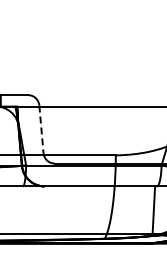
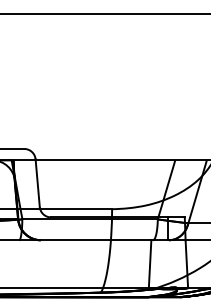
line: (41, 129) -> (37, 183), dashed -> solid

